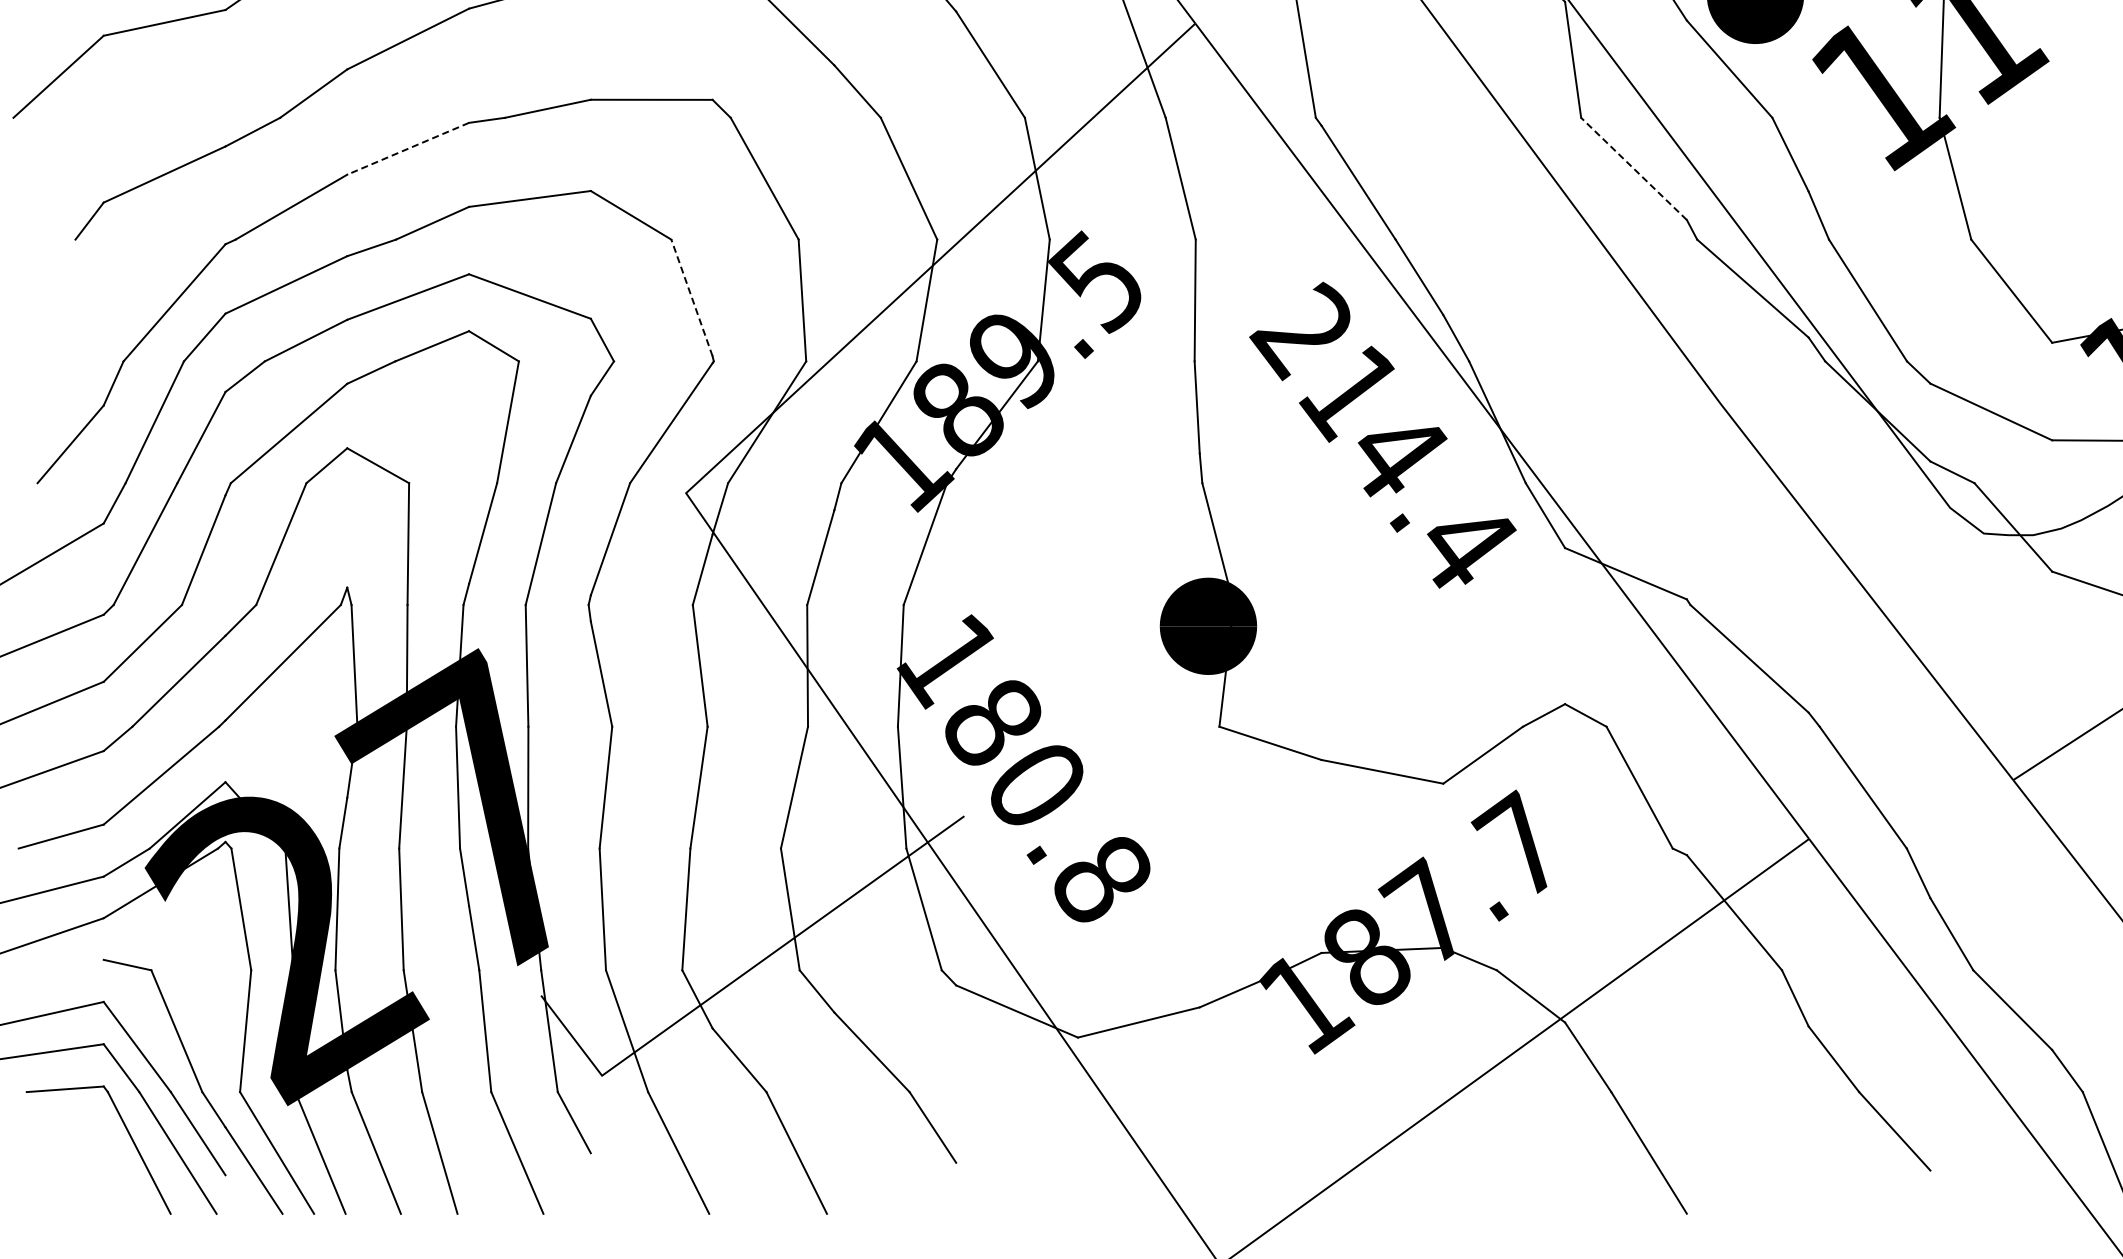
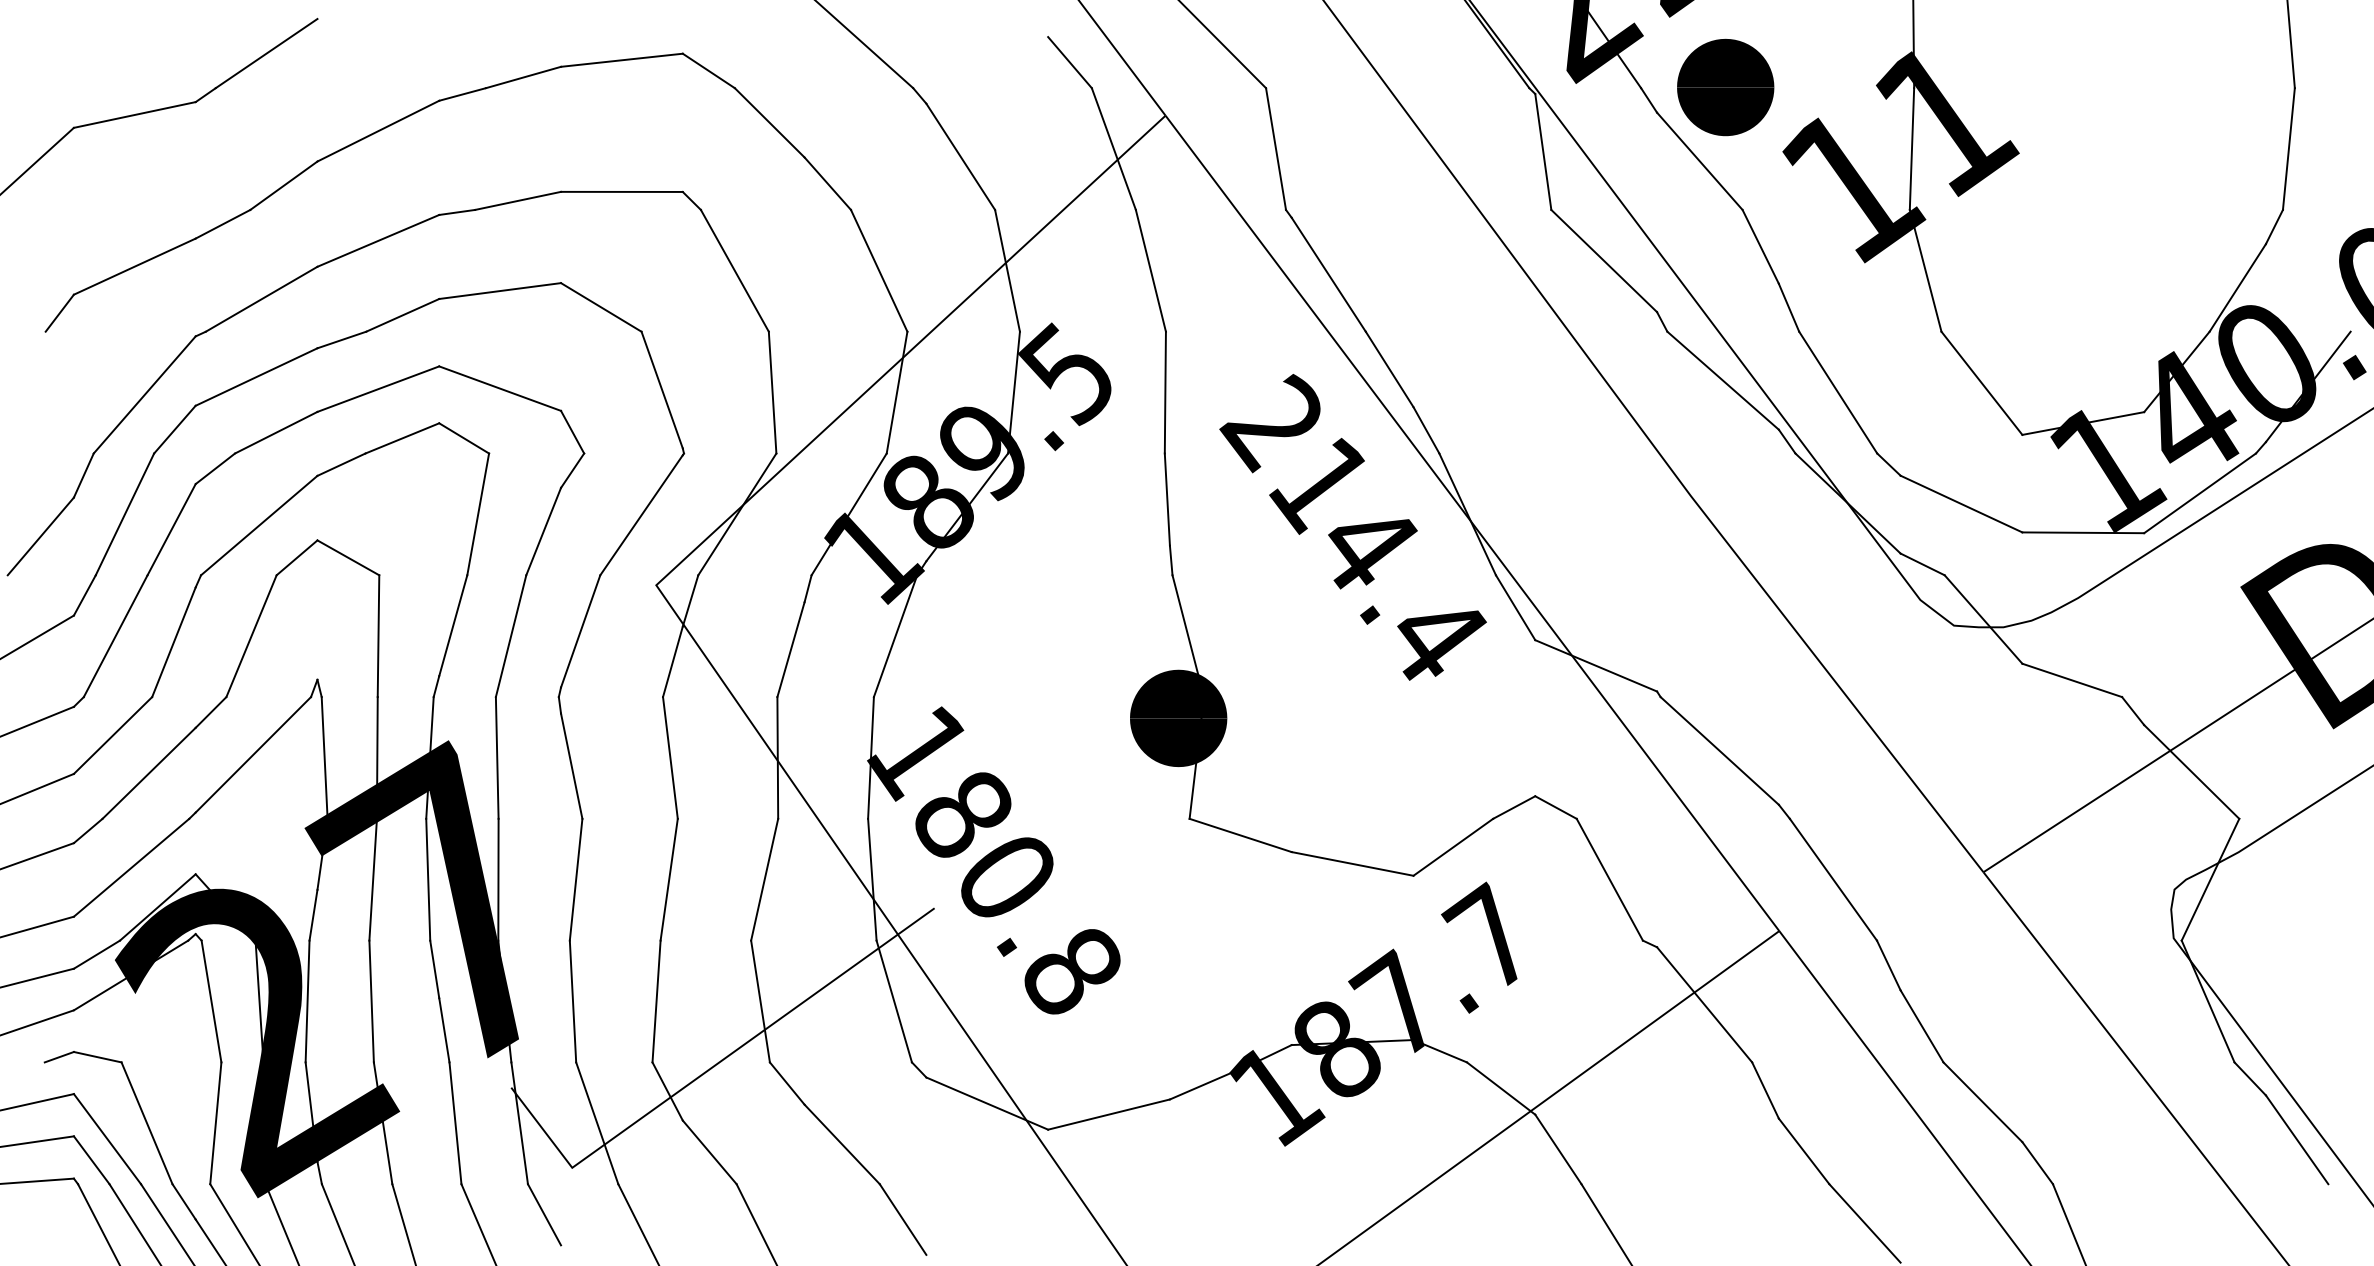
line: (407, 149) -> (377, 241), dashed -> solid
line: (1633, 168) -> (1603, 260), dashed -> solid
line: (692, 298) -> (662, 390), dashed -> solid
line: (88, 964) -> (58, 1056), added

